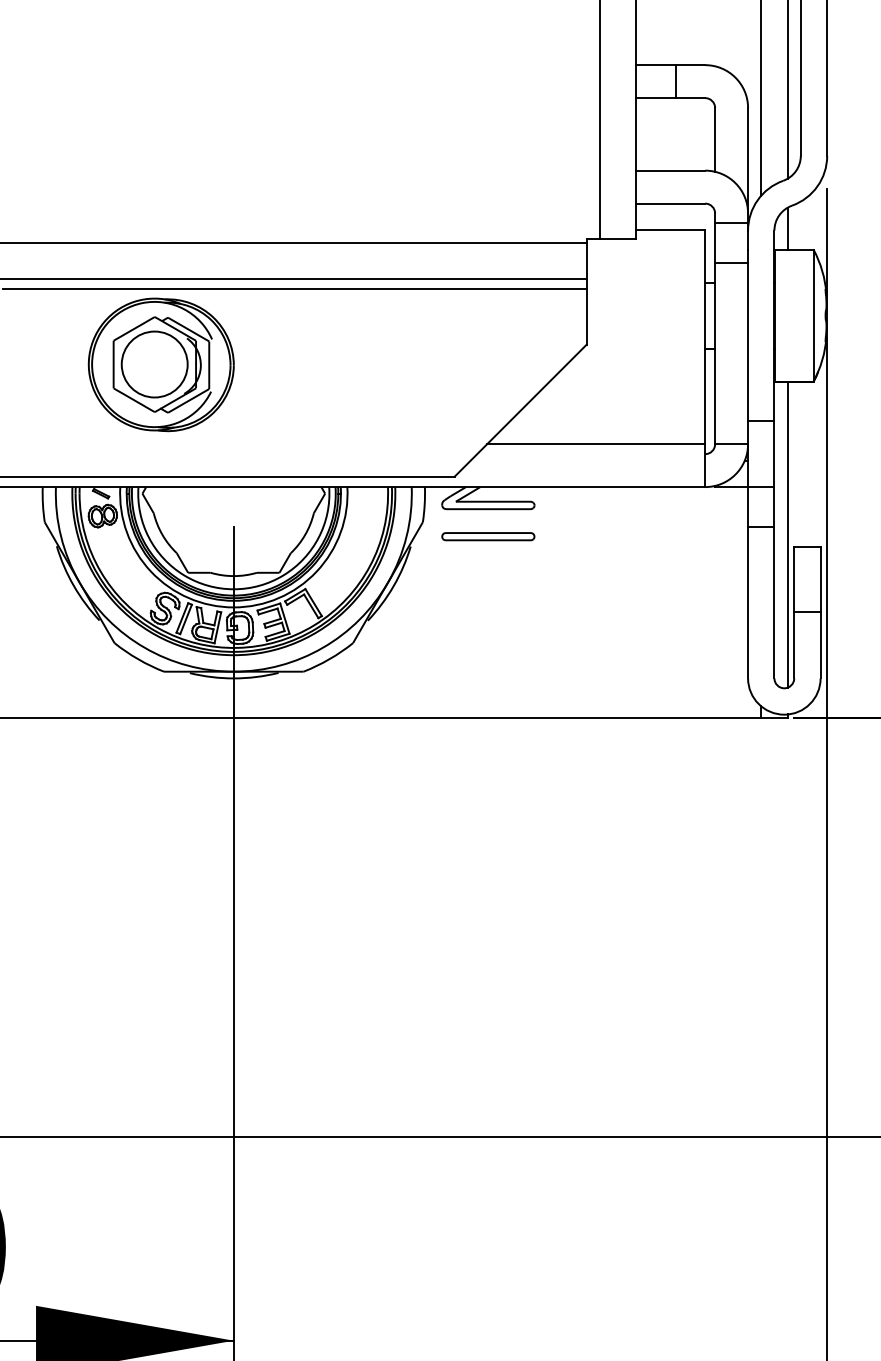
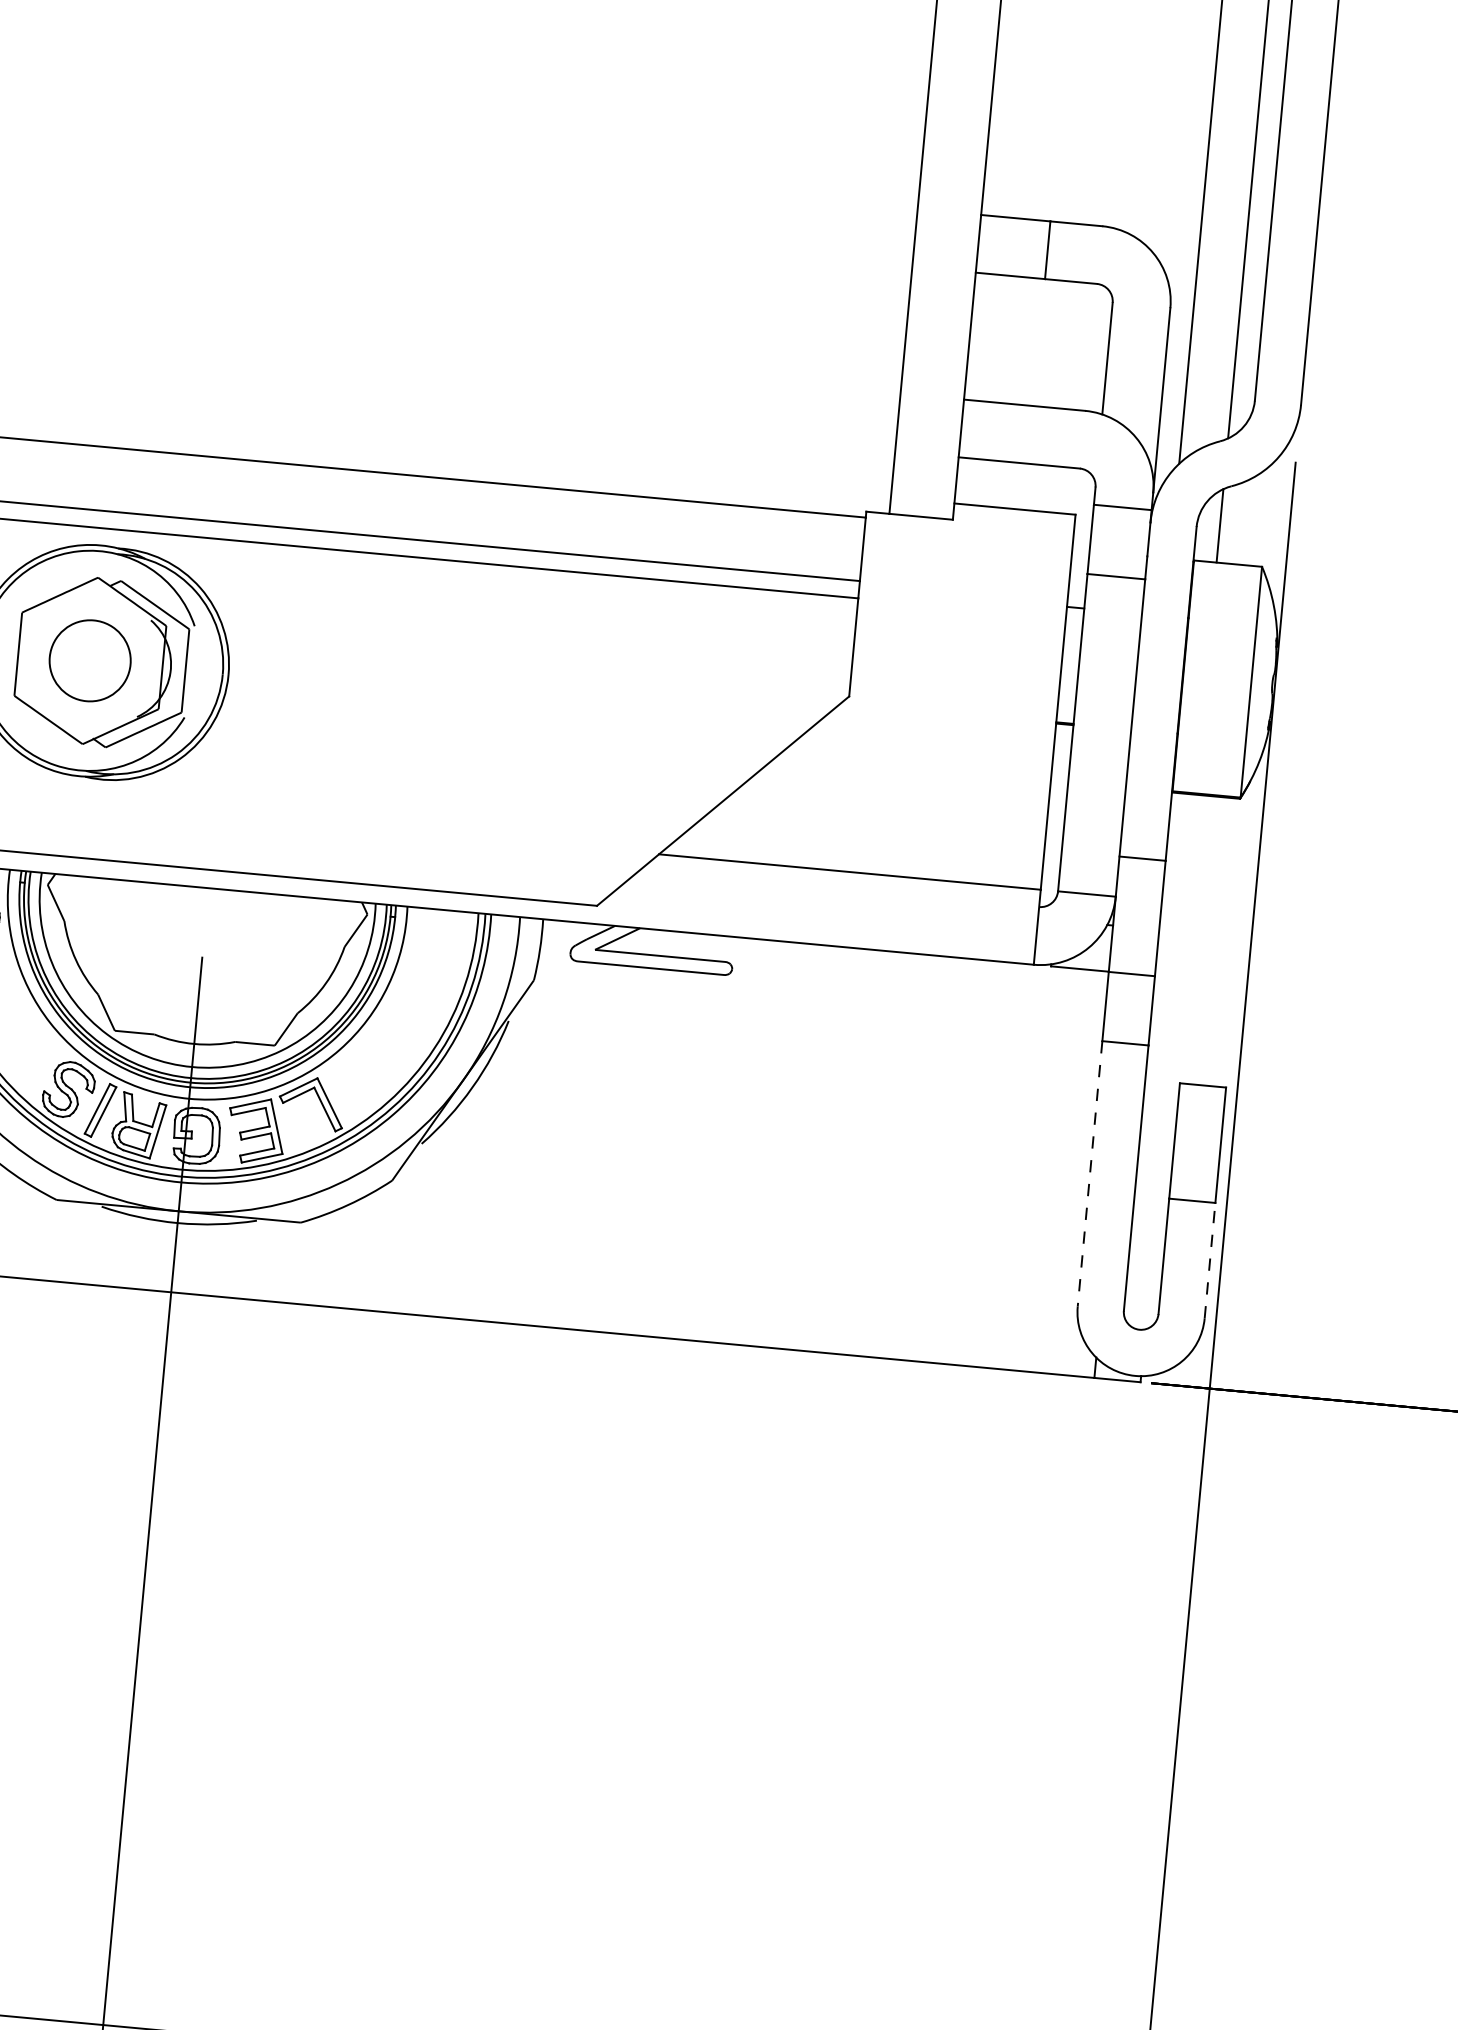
circle: (154, 364) -> (89, 660), size x0.7
line: (787, 534) -> (1170, 1061), removed
part: (488, 536) -> (646, 1016), removed
line: (748, 602) -> (1090, 1173), solid -> dashed
line: (820, 645) -> (1209, 1260), solid -> dashed

